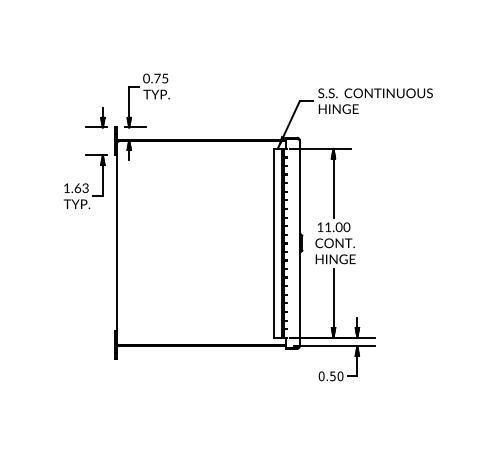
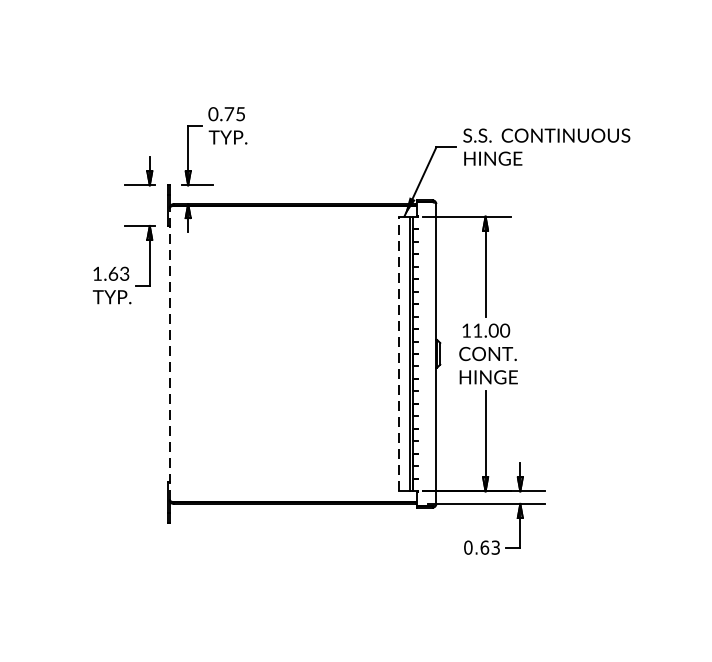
line: (116, 242) -> (169, 352), solid -> dashed
line: (273, 242) -> (398, 352), solid -> dashed
text: (336, 376) -> (489, 547), 0.50 -> 0.63

